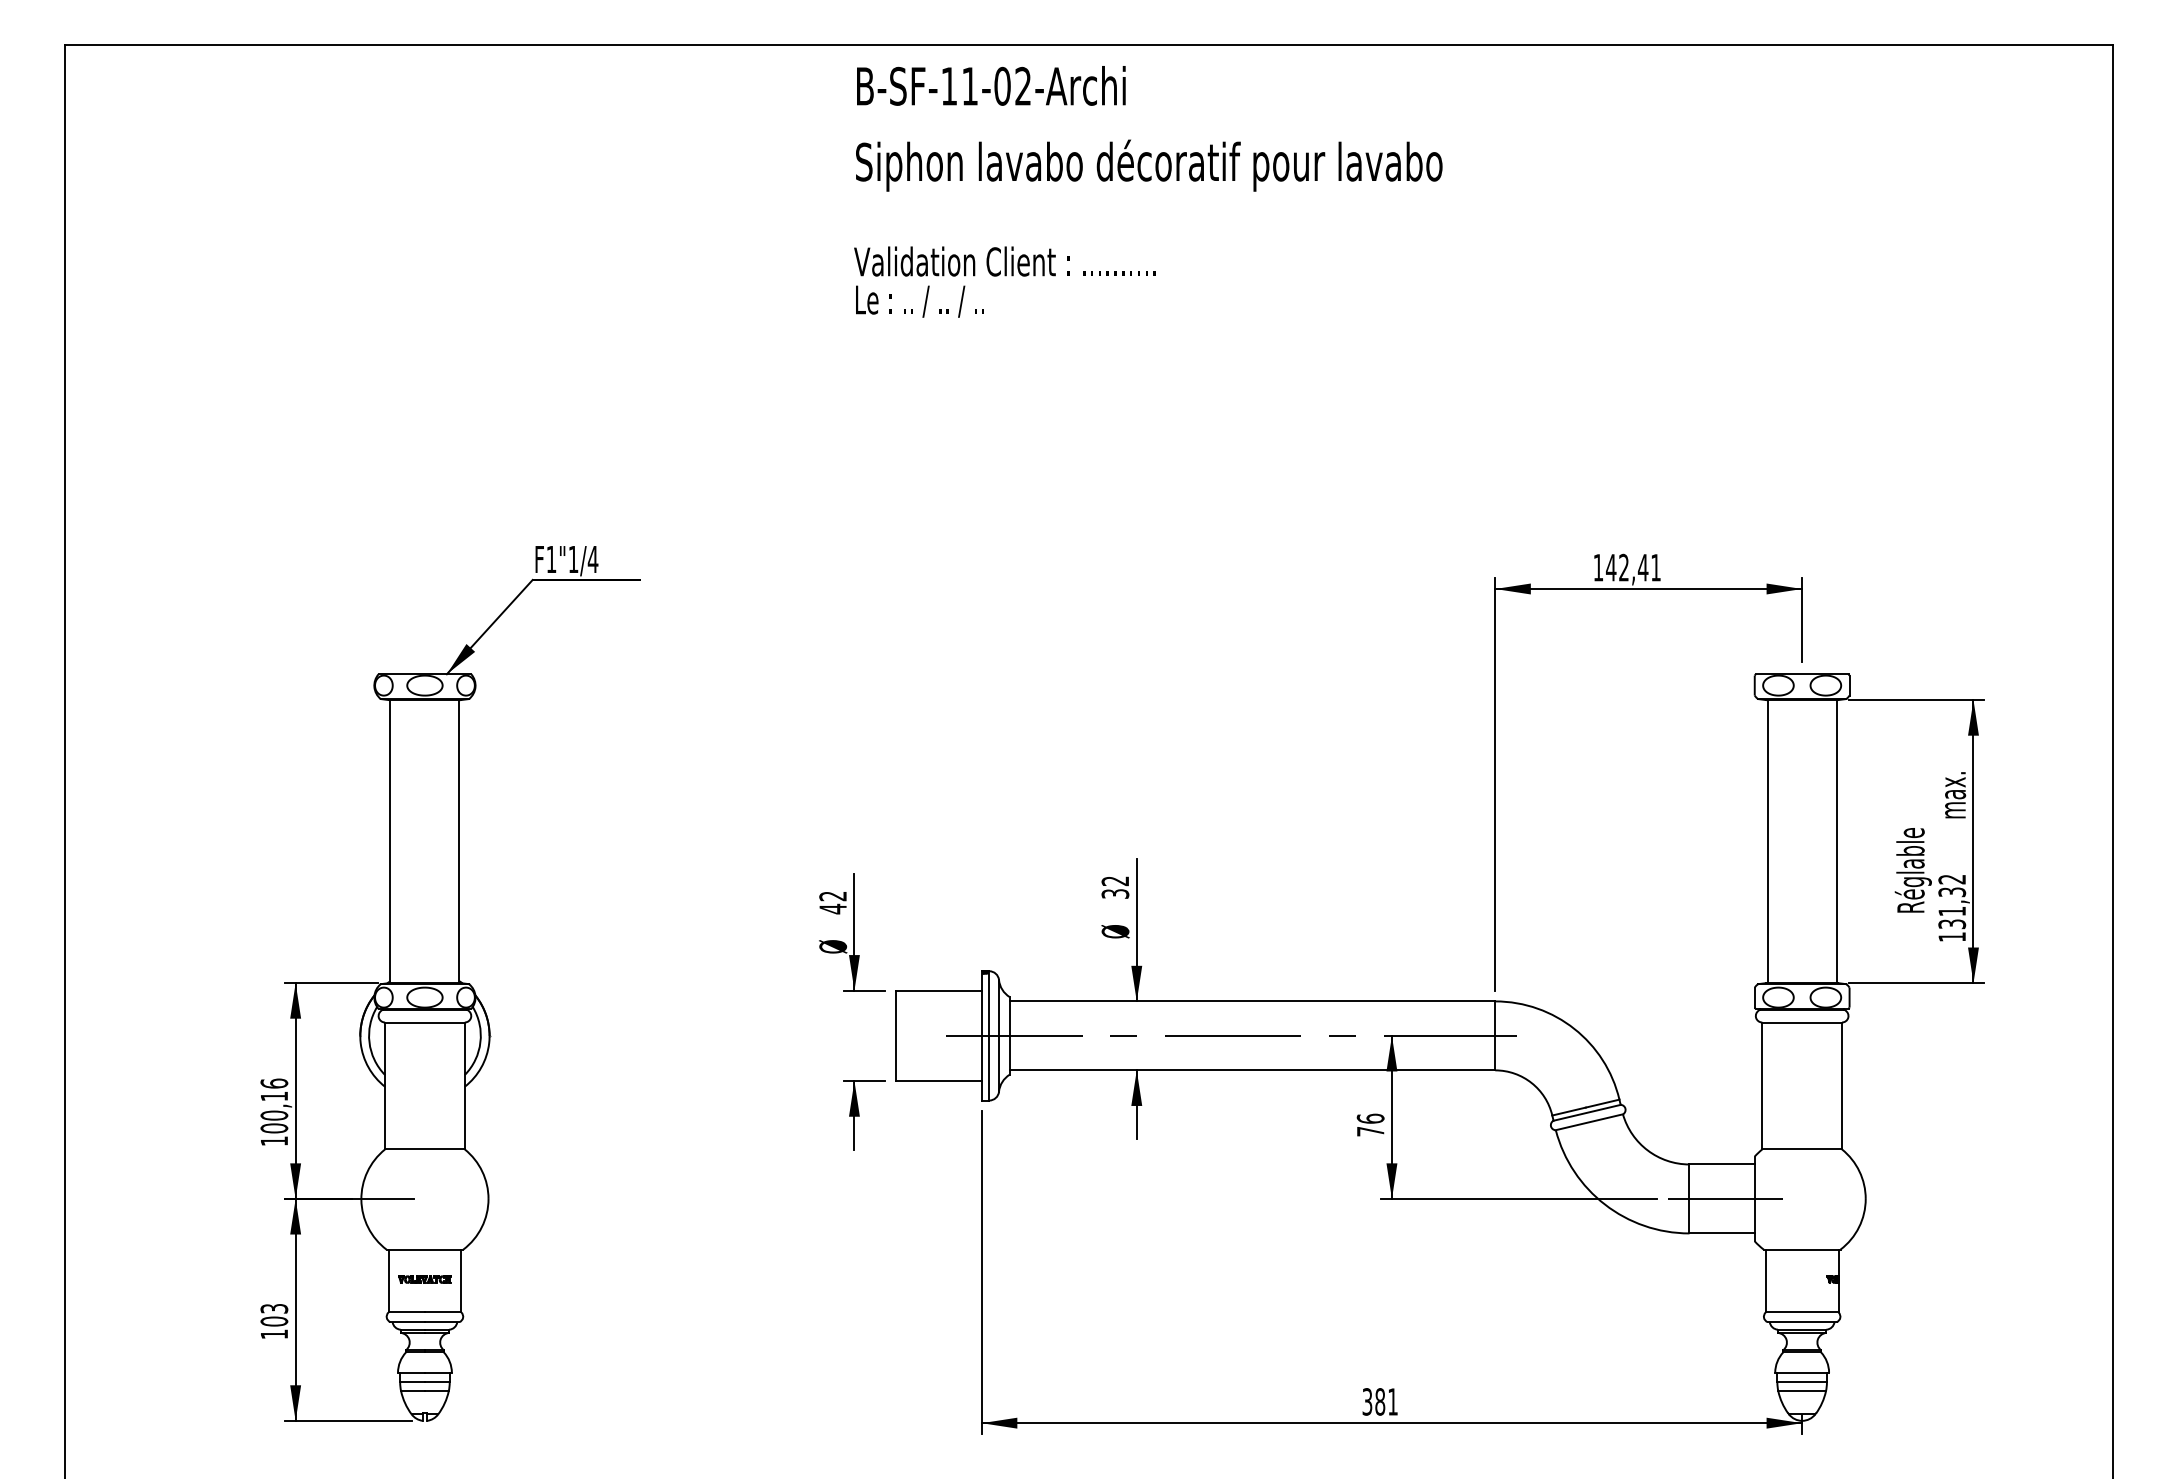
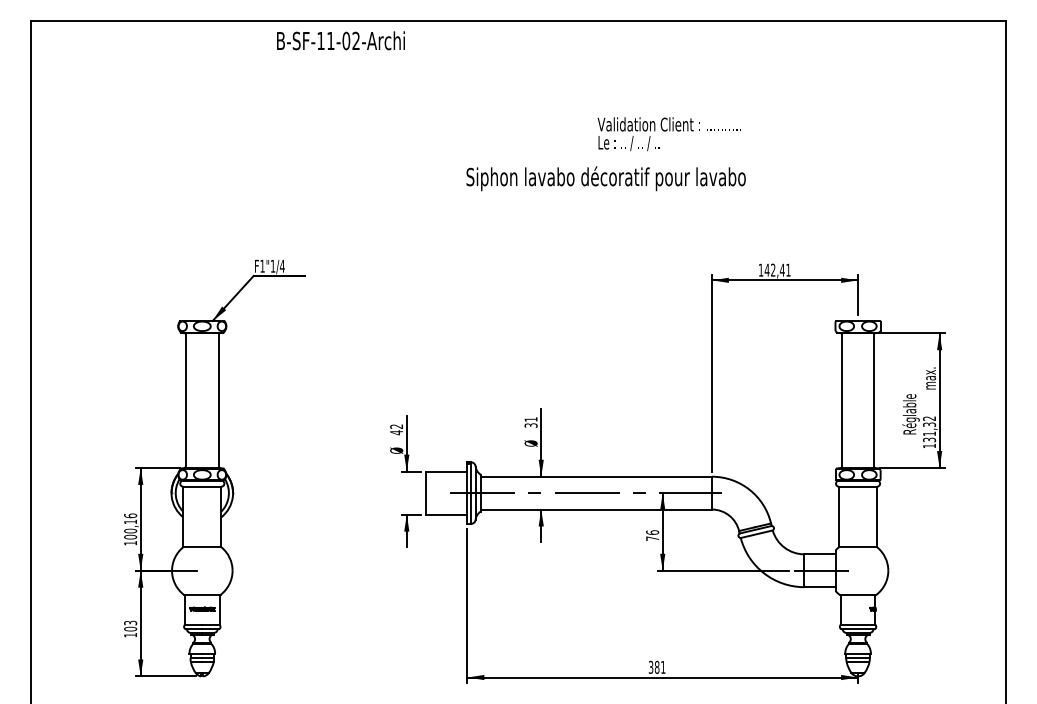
text: (990, 85) -> (340, 40), moved
text: (1147, 165) -> (605, 178), moved
text: (1002, 282) -> (668, 134), moved
text: (1114, 881) -> (530, 419), 32 -> 31

